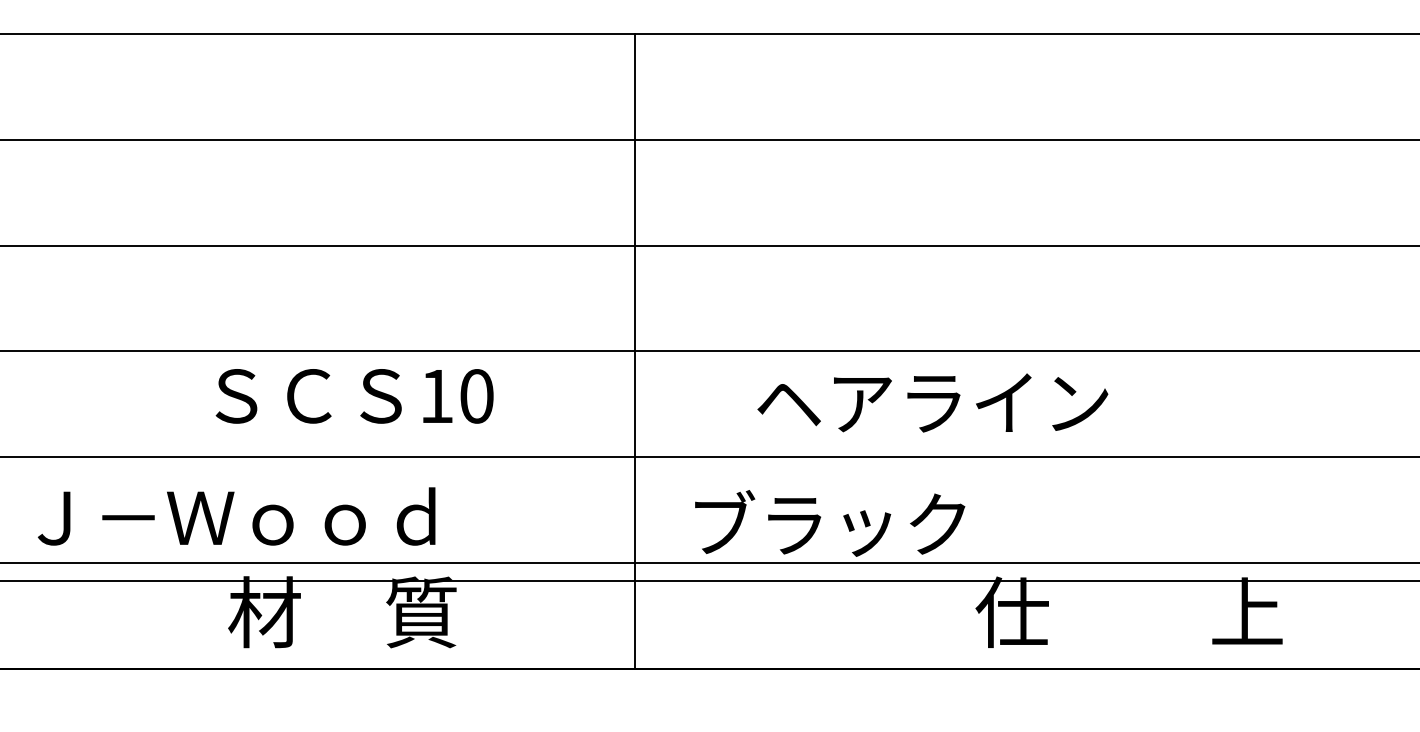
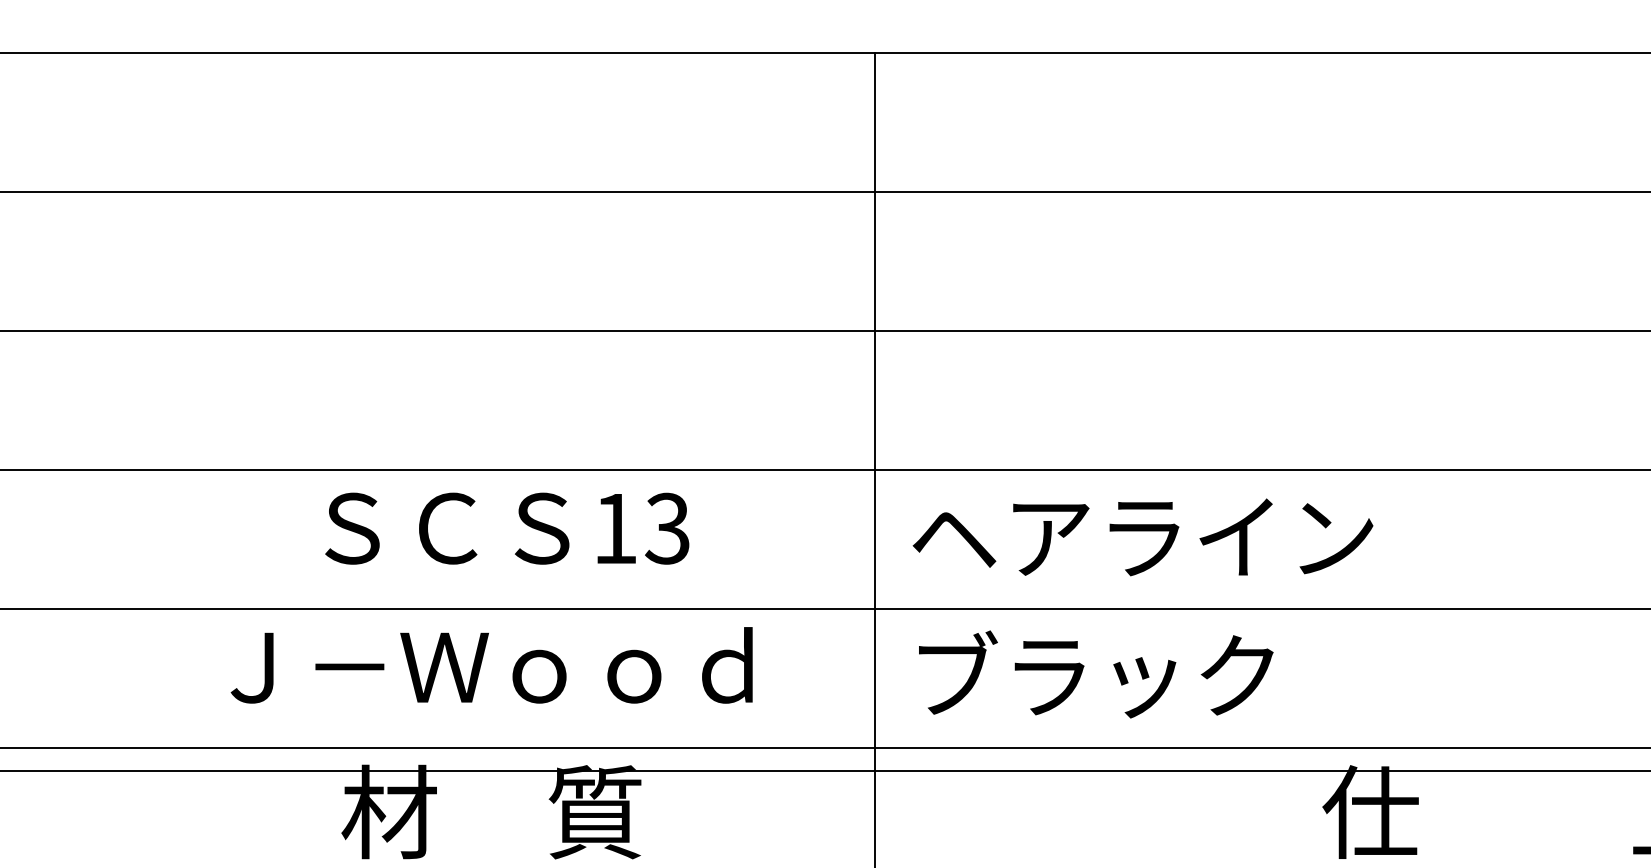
text: (476, 396) -> (667, 528), 10 -> 13
text: (932, 402) -> (1142, 536), moved
text: (236, 516) -> (491, 665), moved
text: (830, 523) -> (1096, 674), moved

